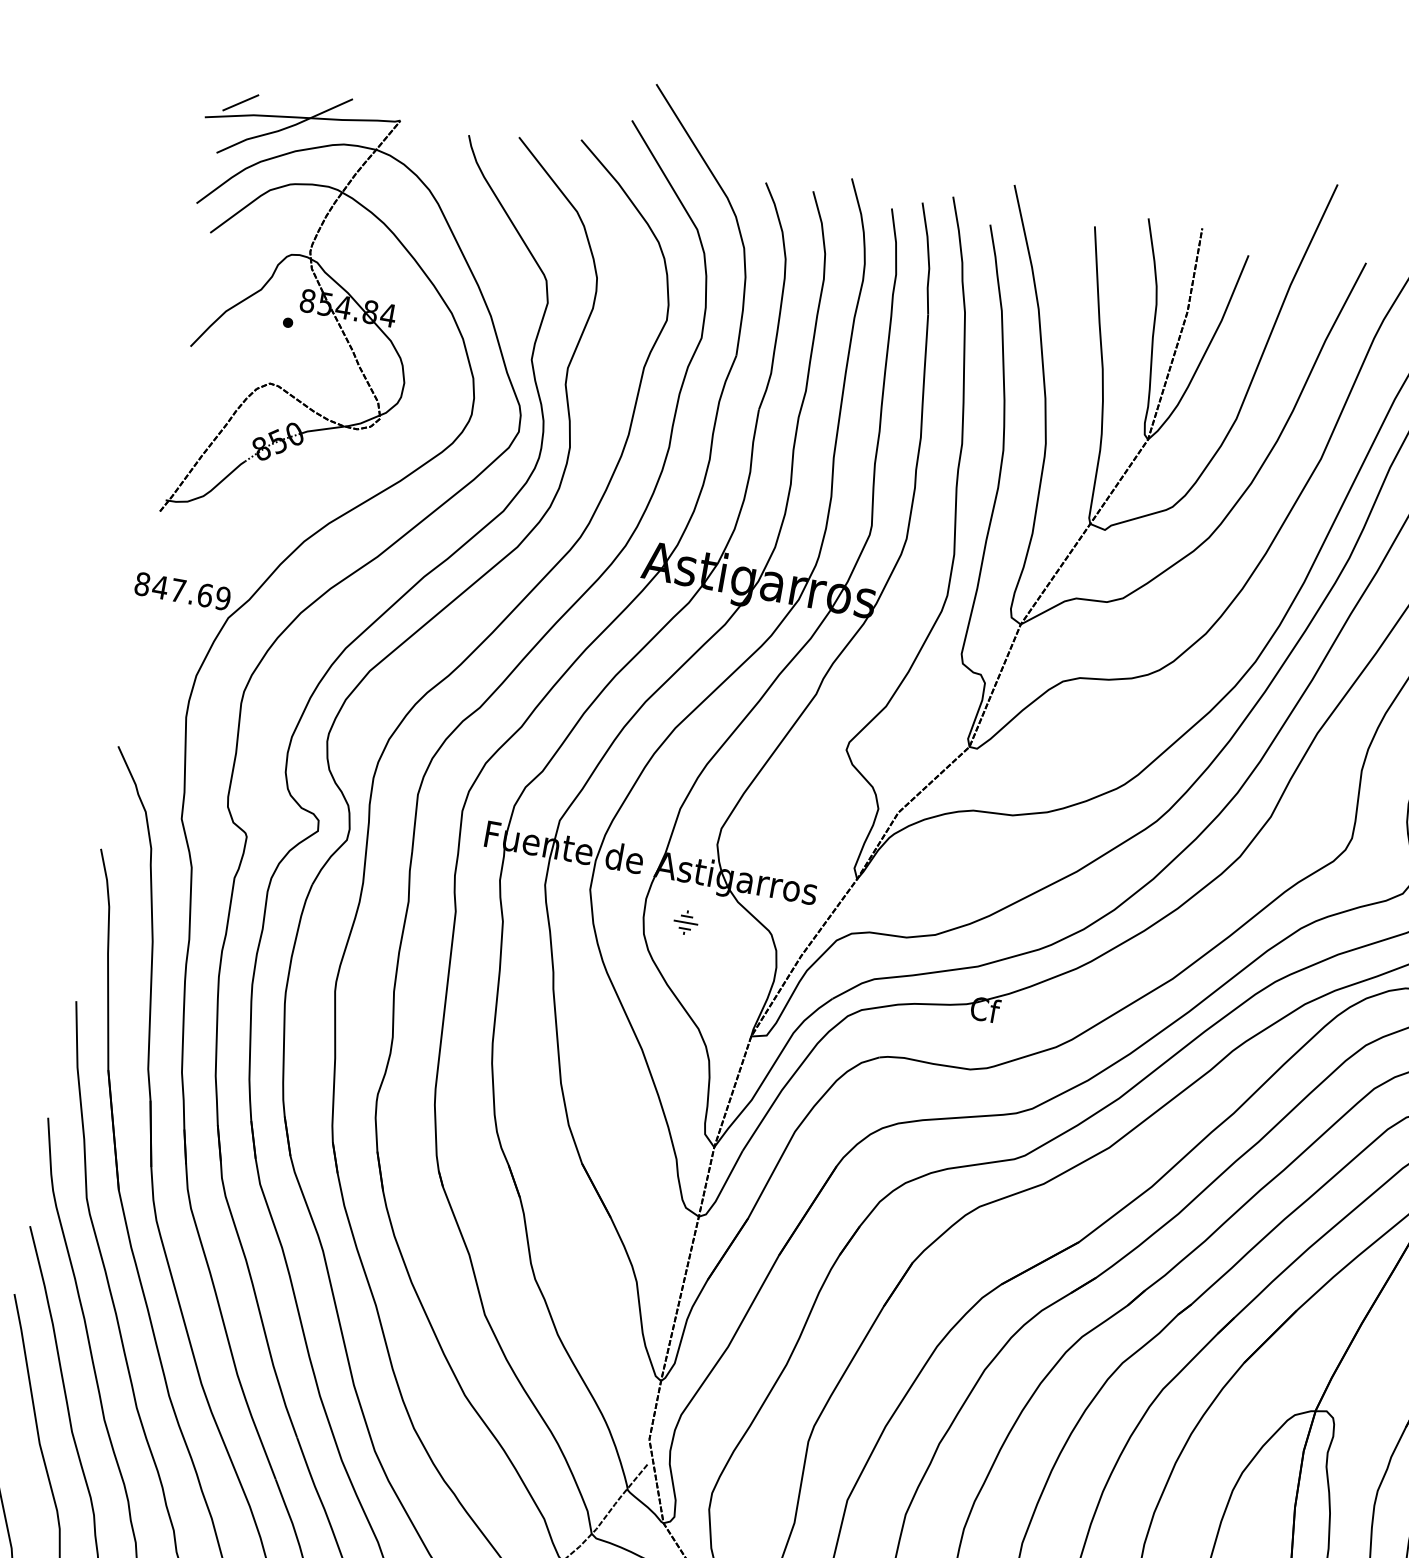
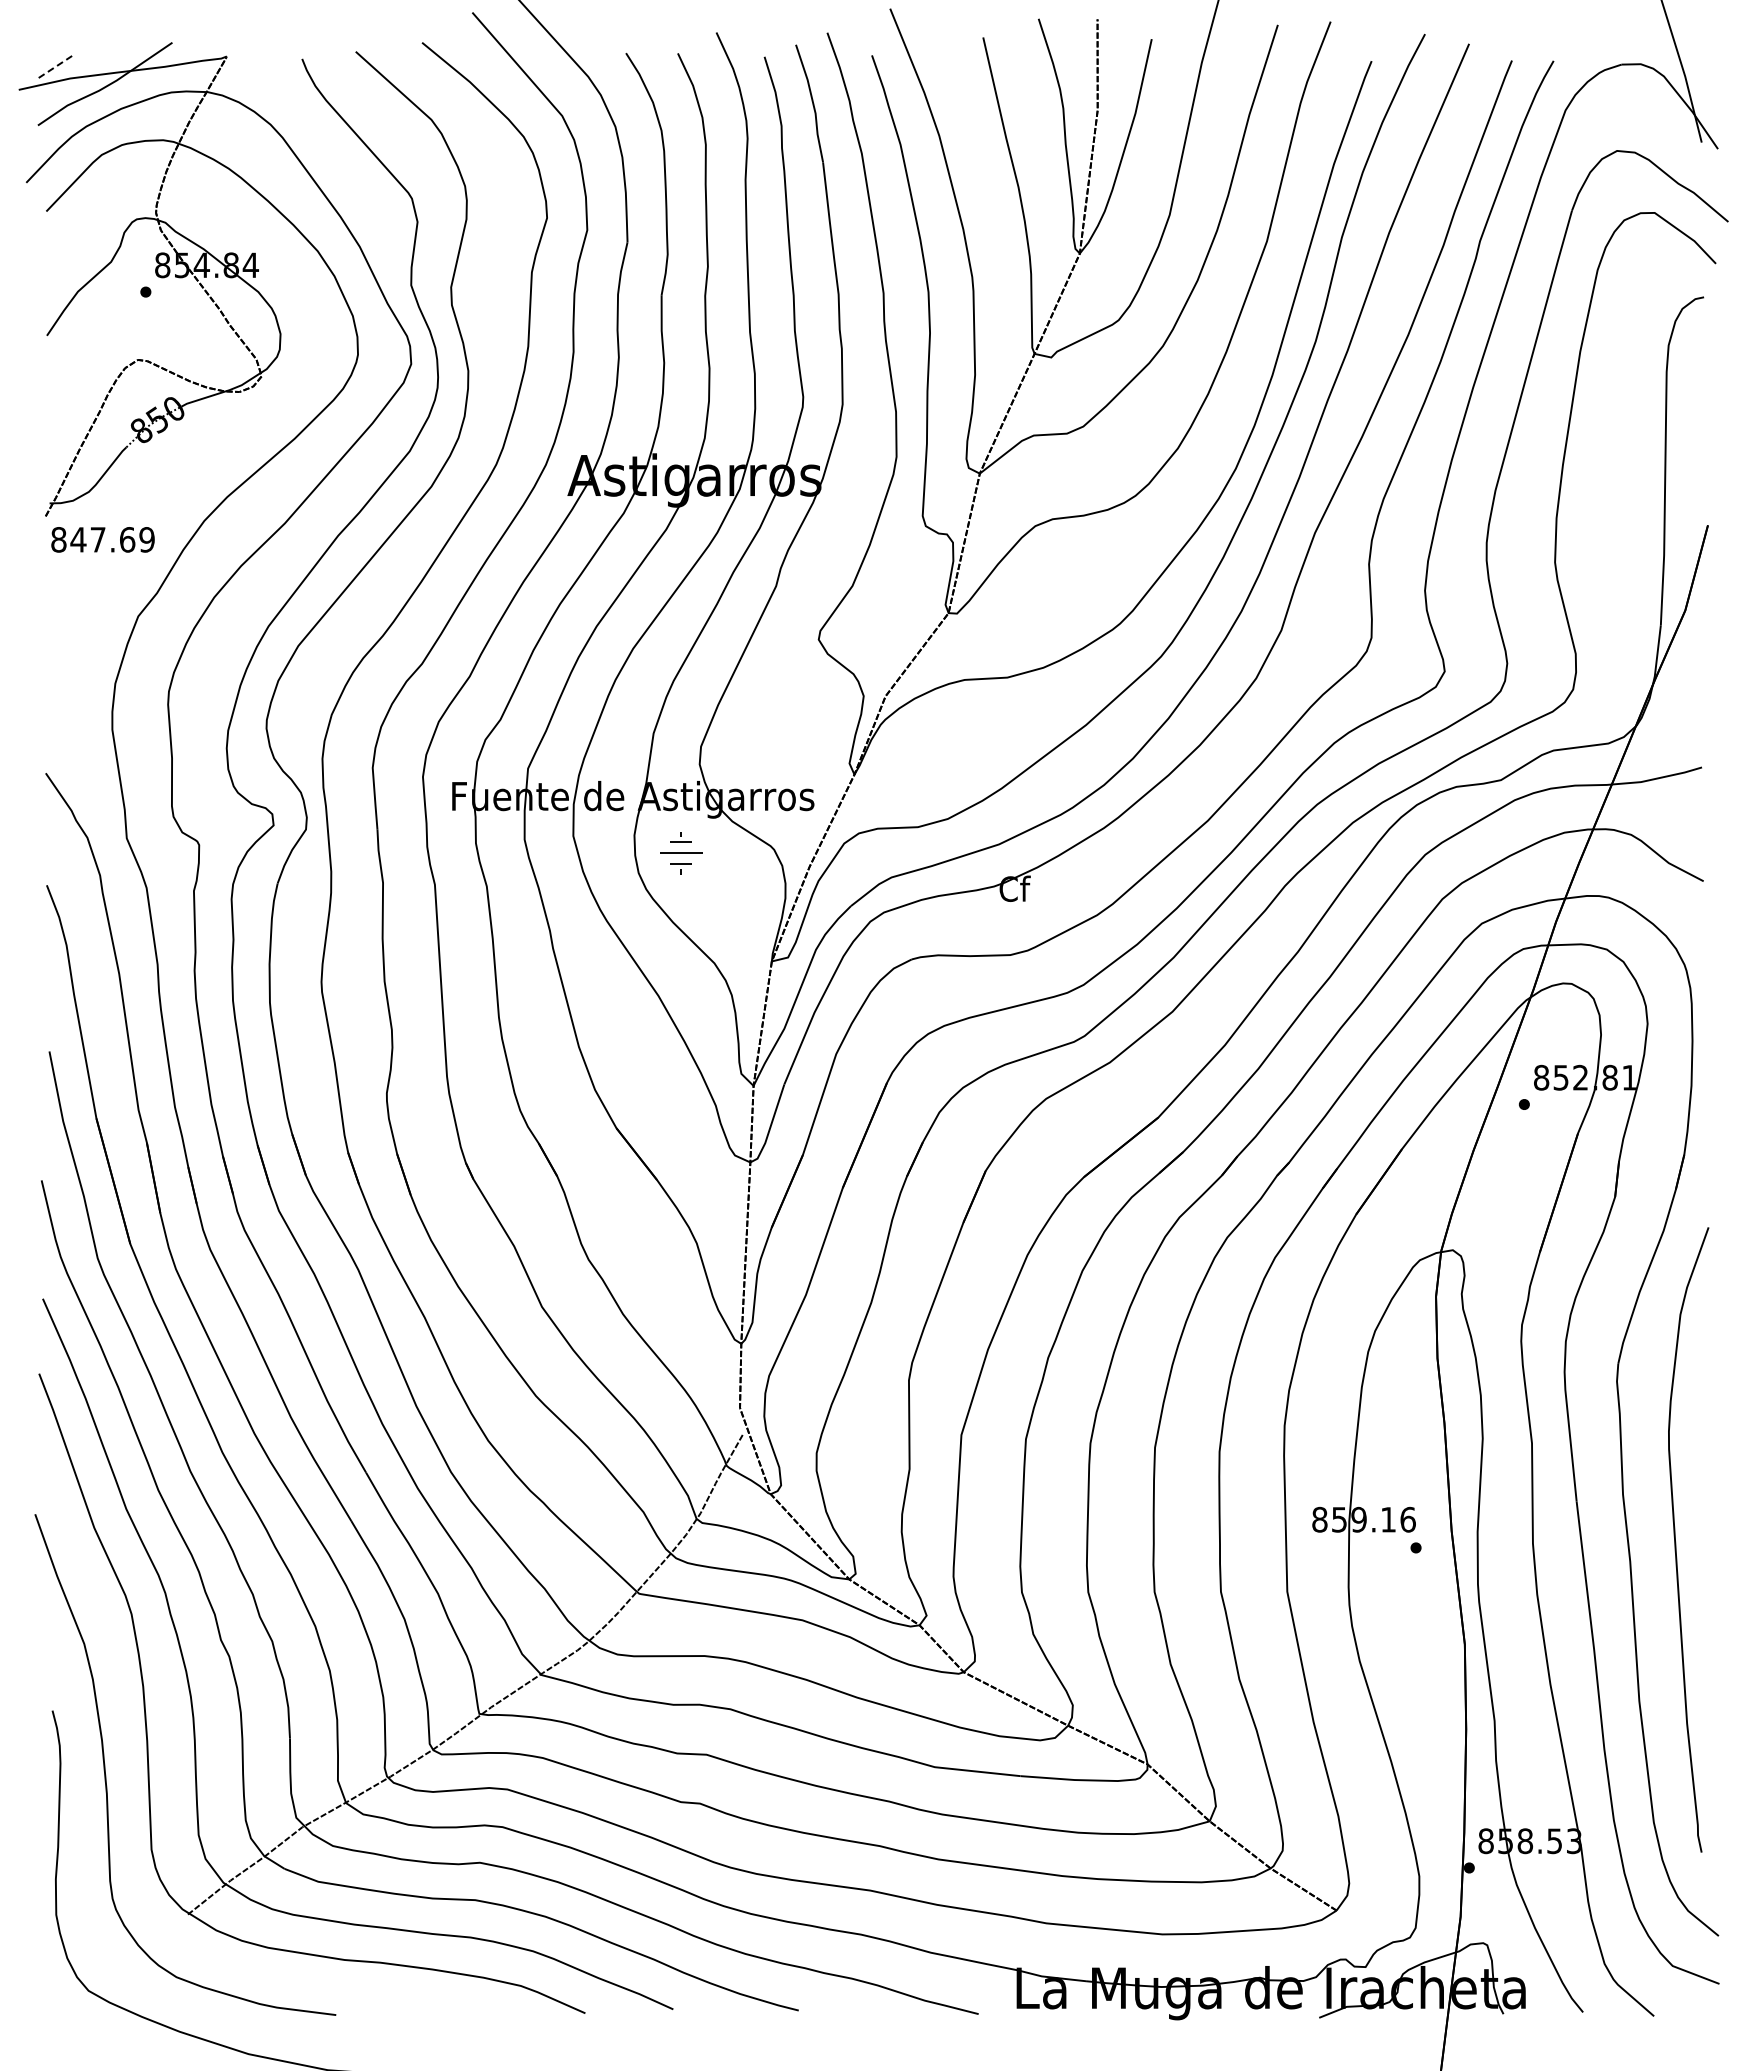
line: (240, 103) -> (53, 68), solid -> dashed
text: (182, 591) -> (102, 539), moved
part: (685, 922) -> (680, 852), size x1.6

